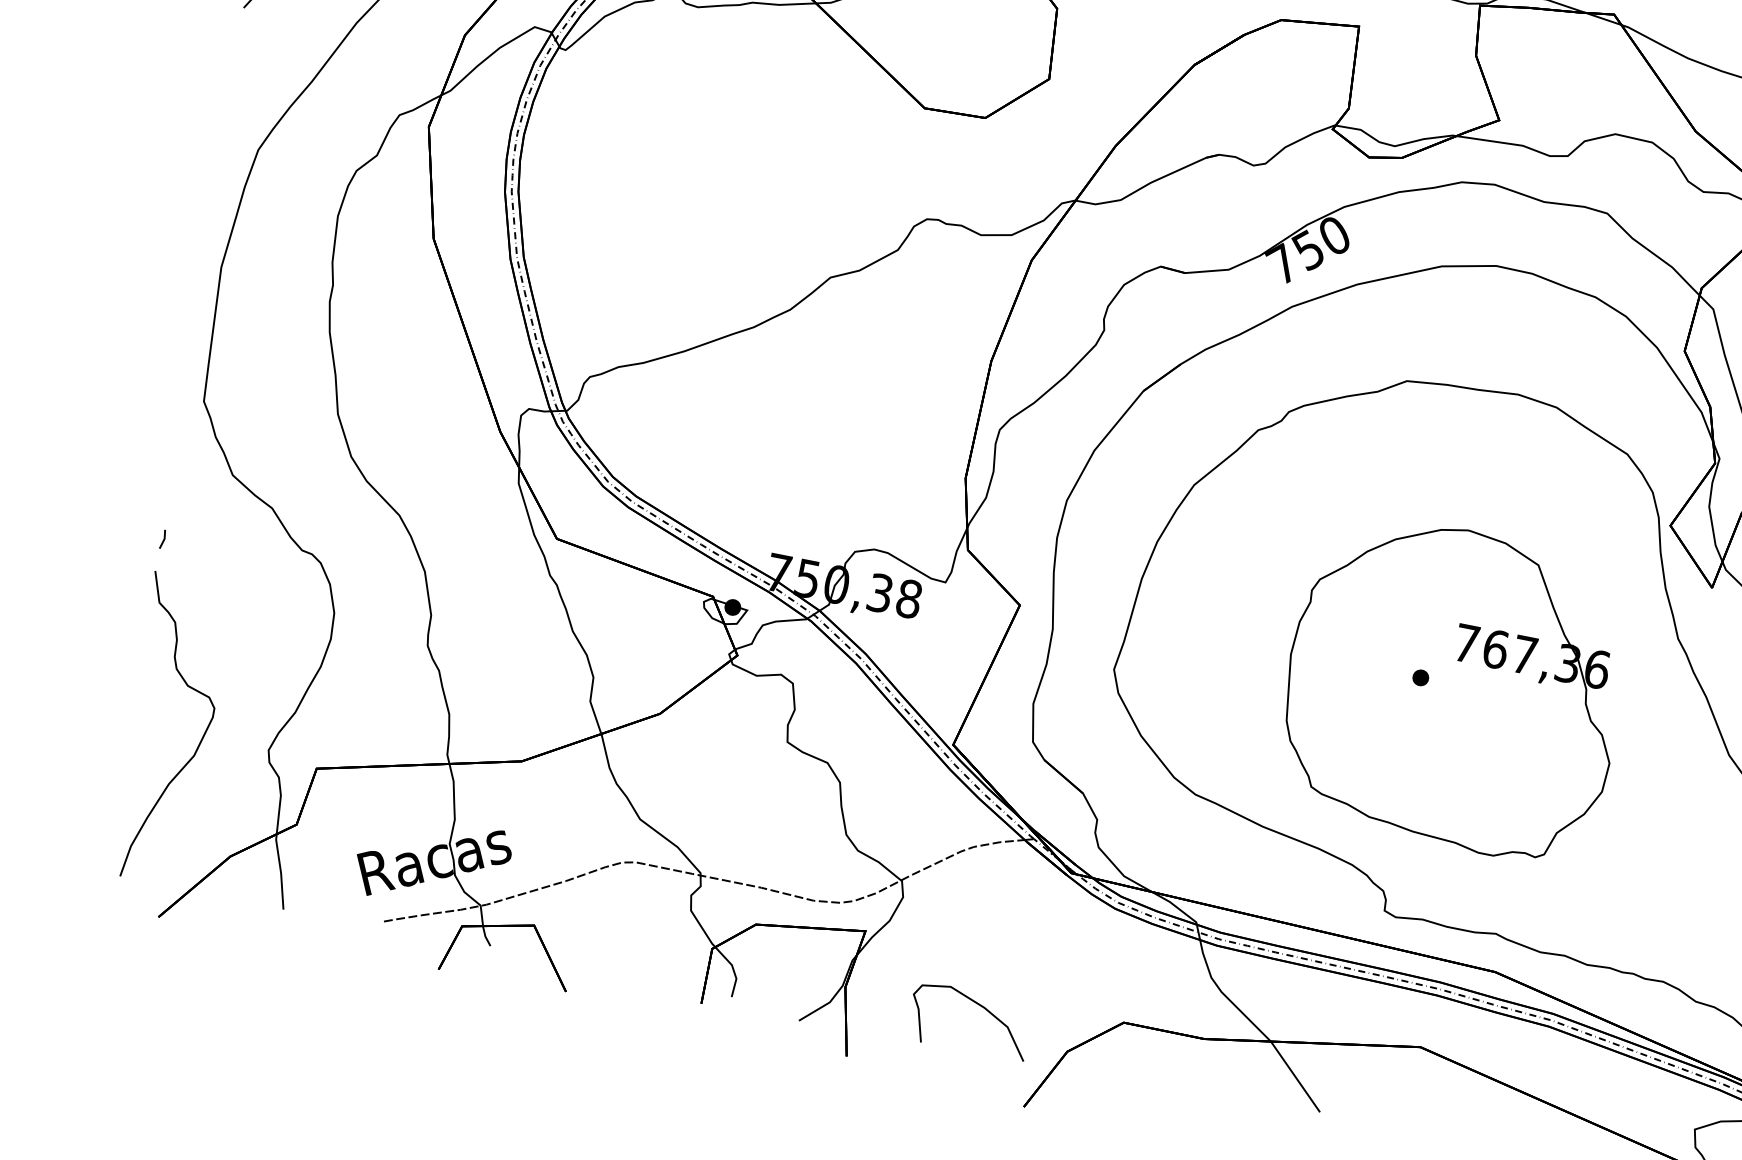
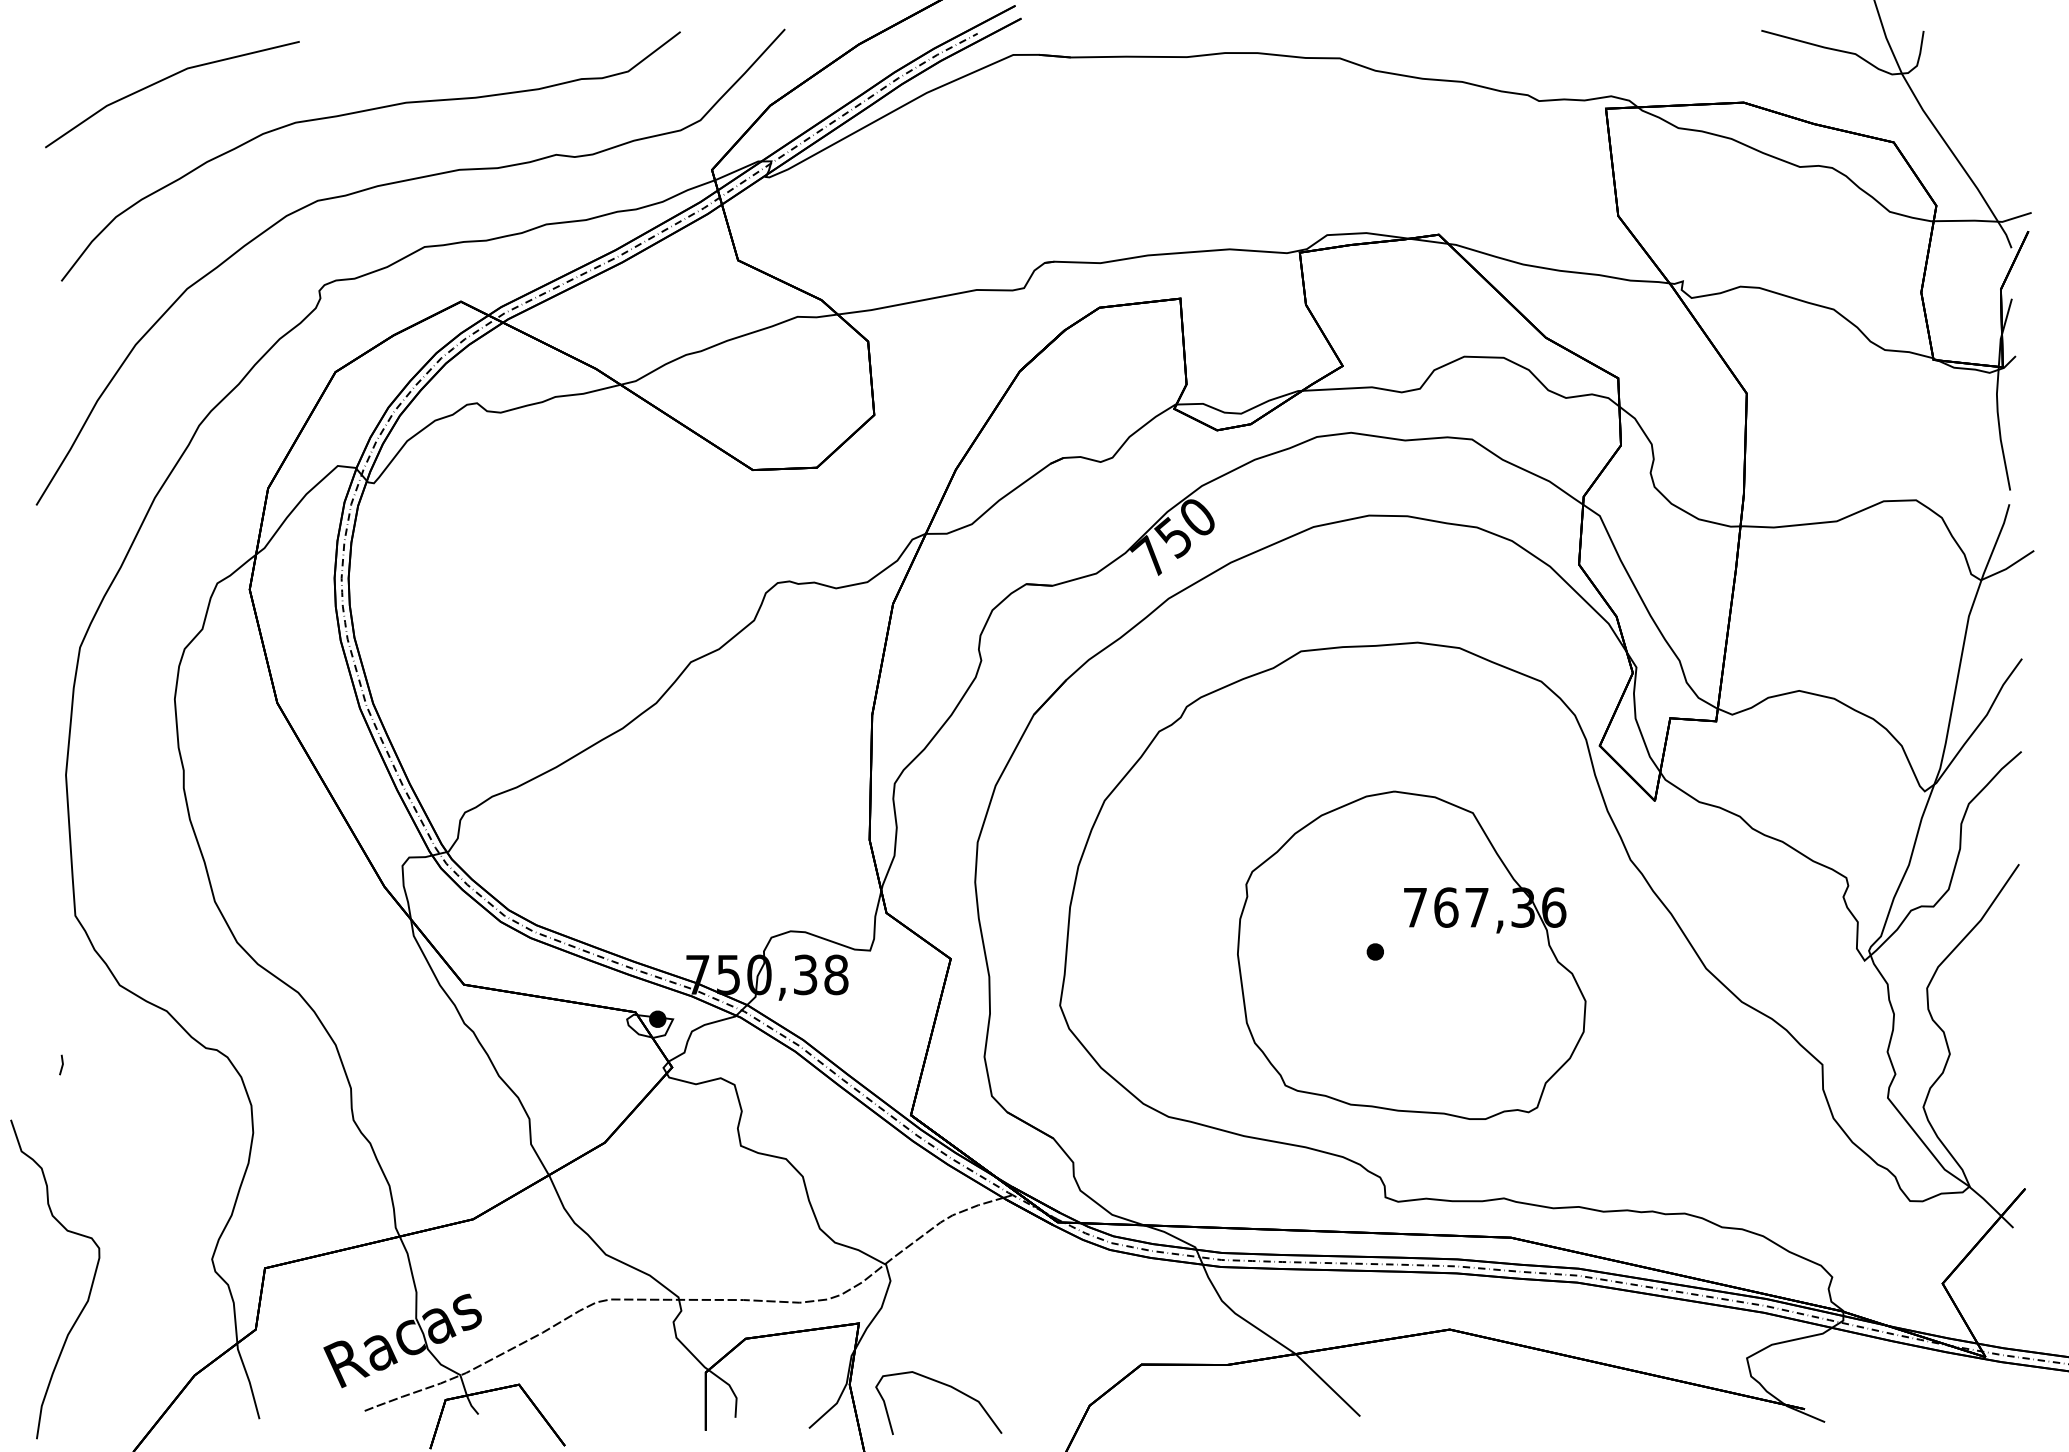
curve: (199, 742) -> (90, 1286), moved
curve: (978, 1005) -> (944, 1385), moved

